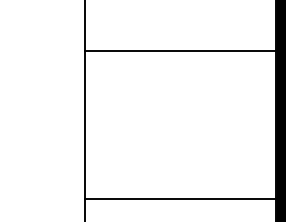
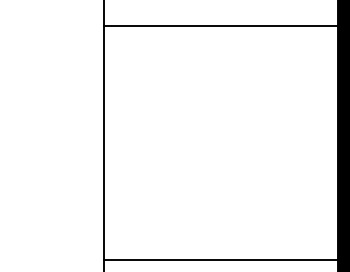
line: (181, 50) -> (221, 26), moved
line: (181, 199) -> (221, 260), moved

